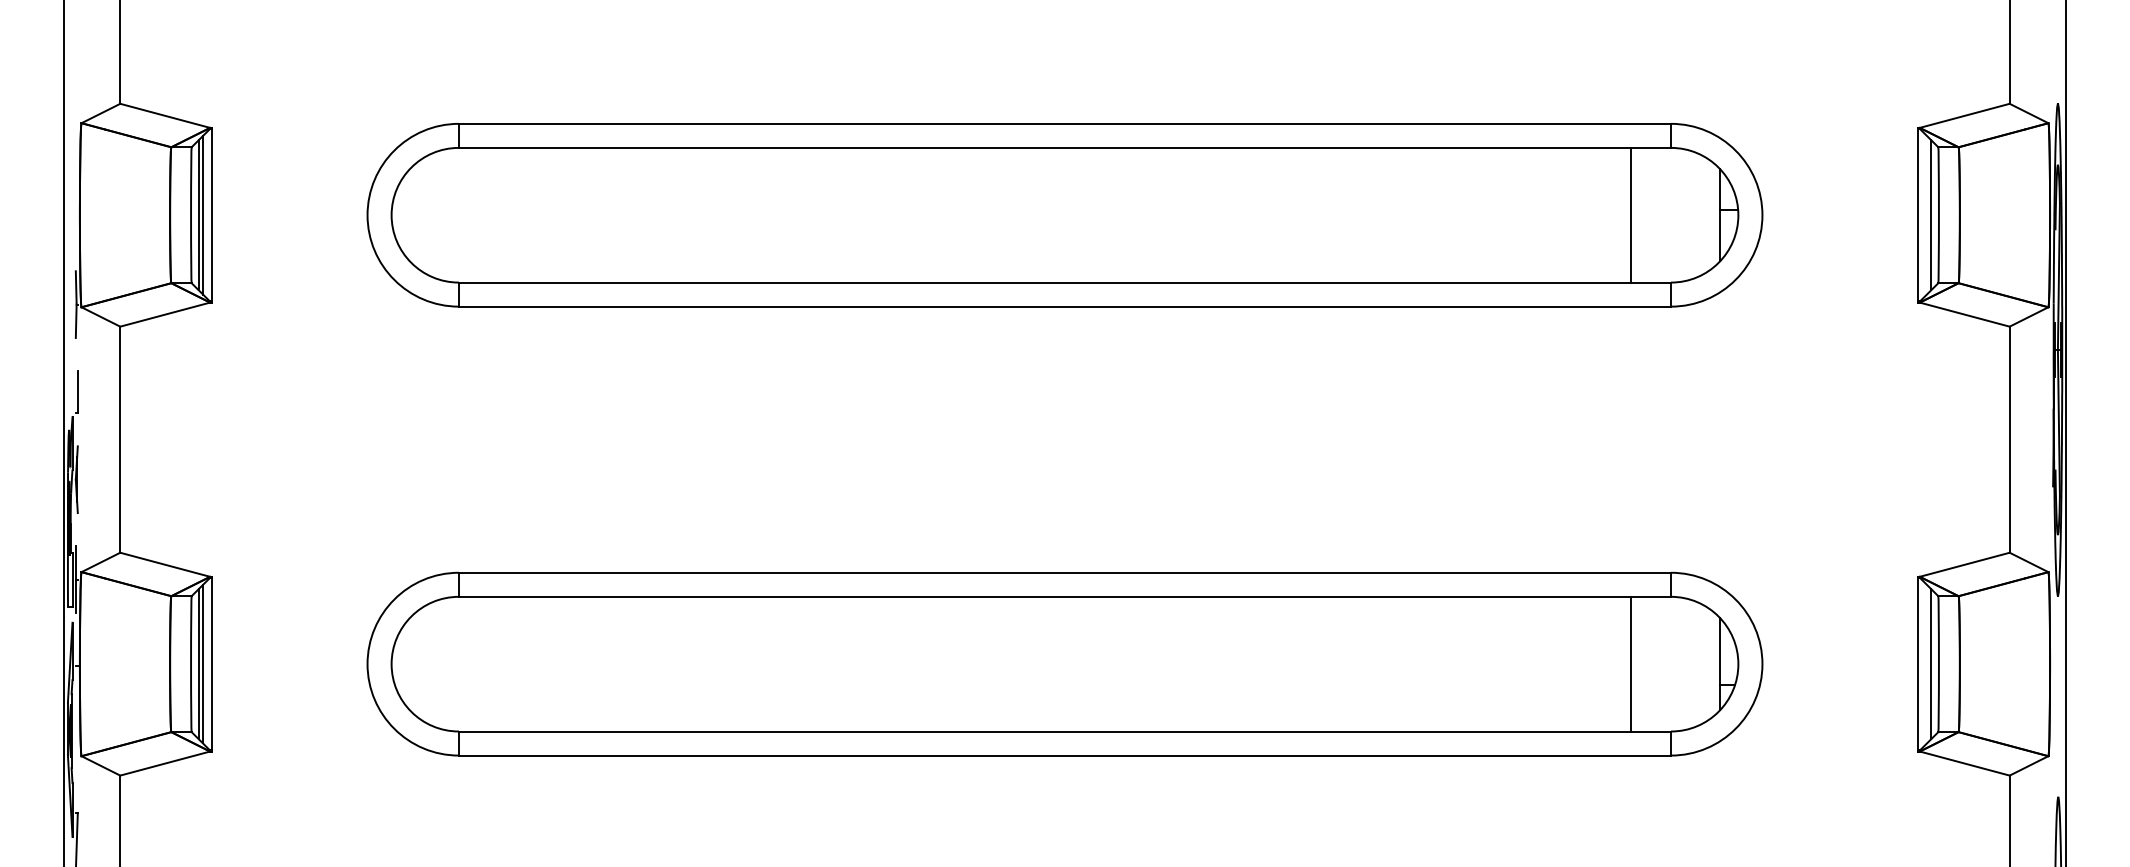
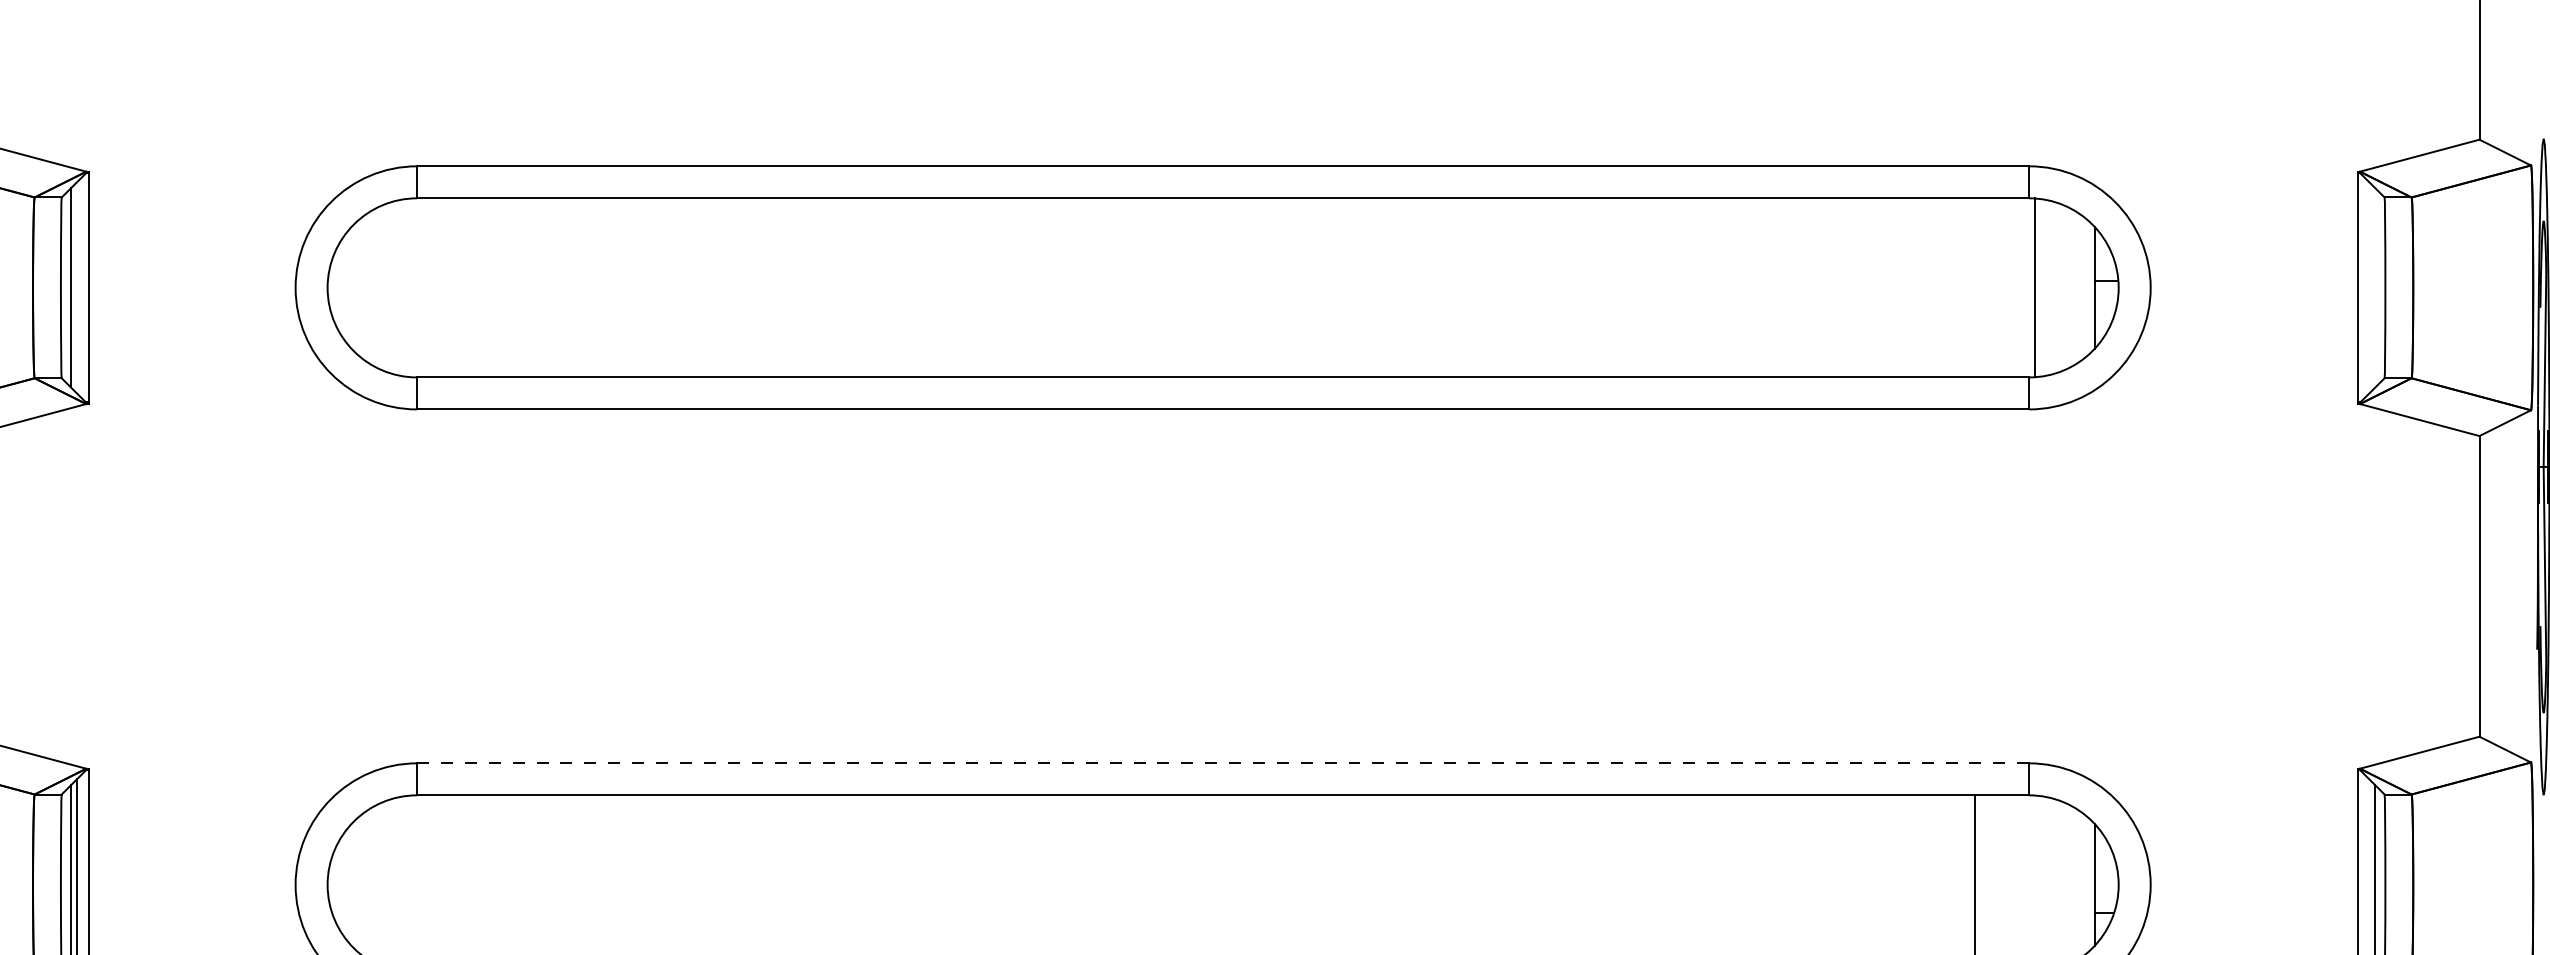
line: (203, 214) -> (77, 286), removed
line: (1630, 214) -> (2035, 286), moved
line: (1931, 215) -> (2375, 288), removed
line: (1064, 572) -> (1222, 762), solid -> dashed

